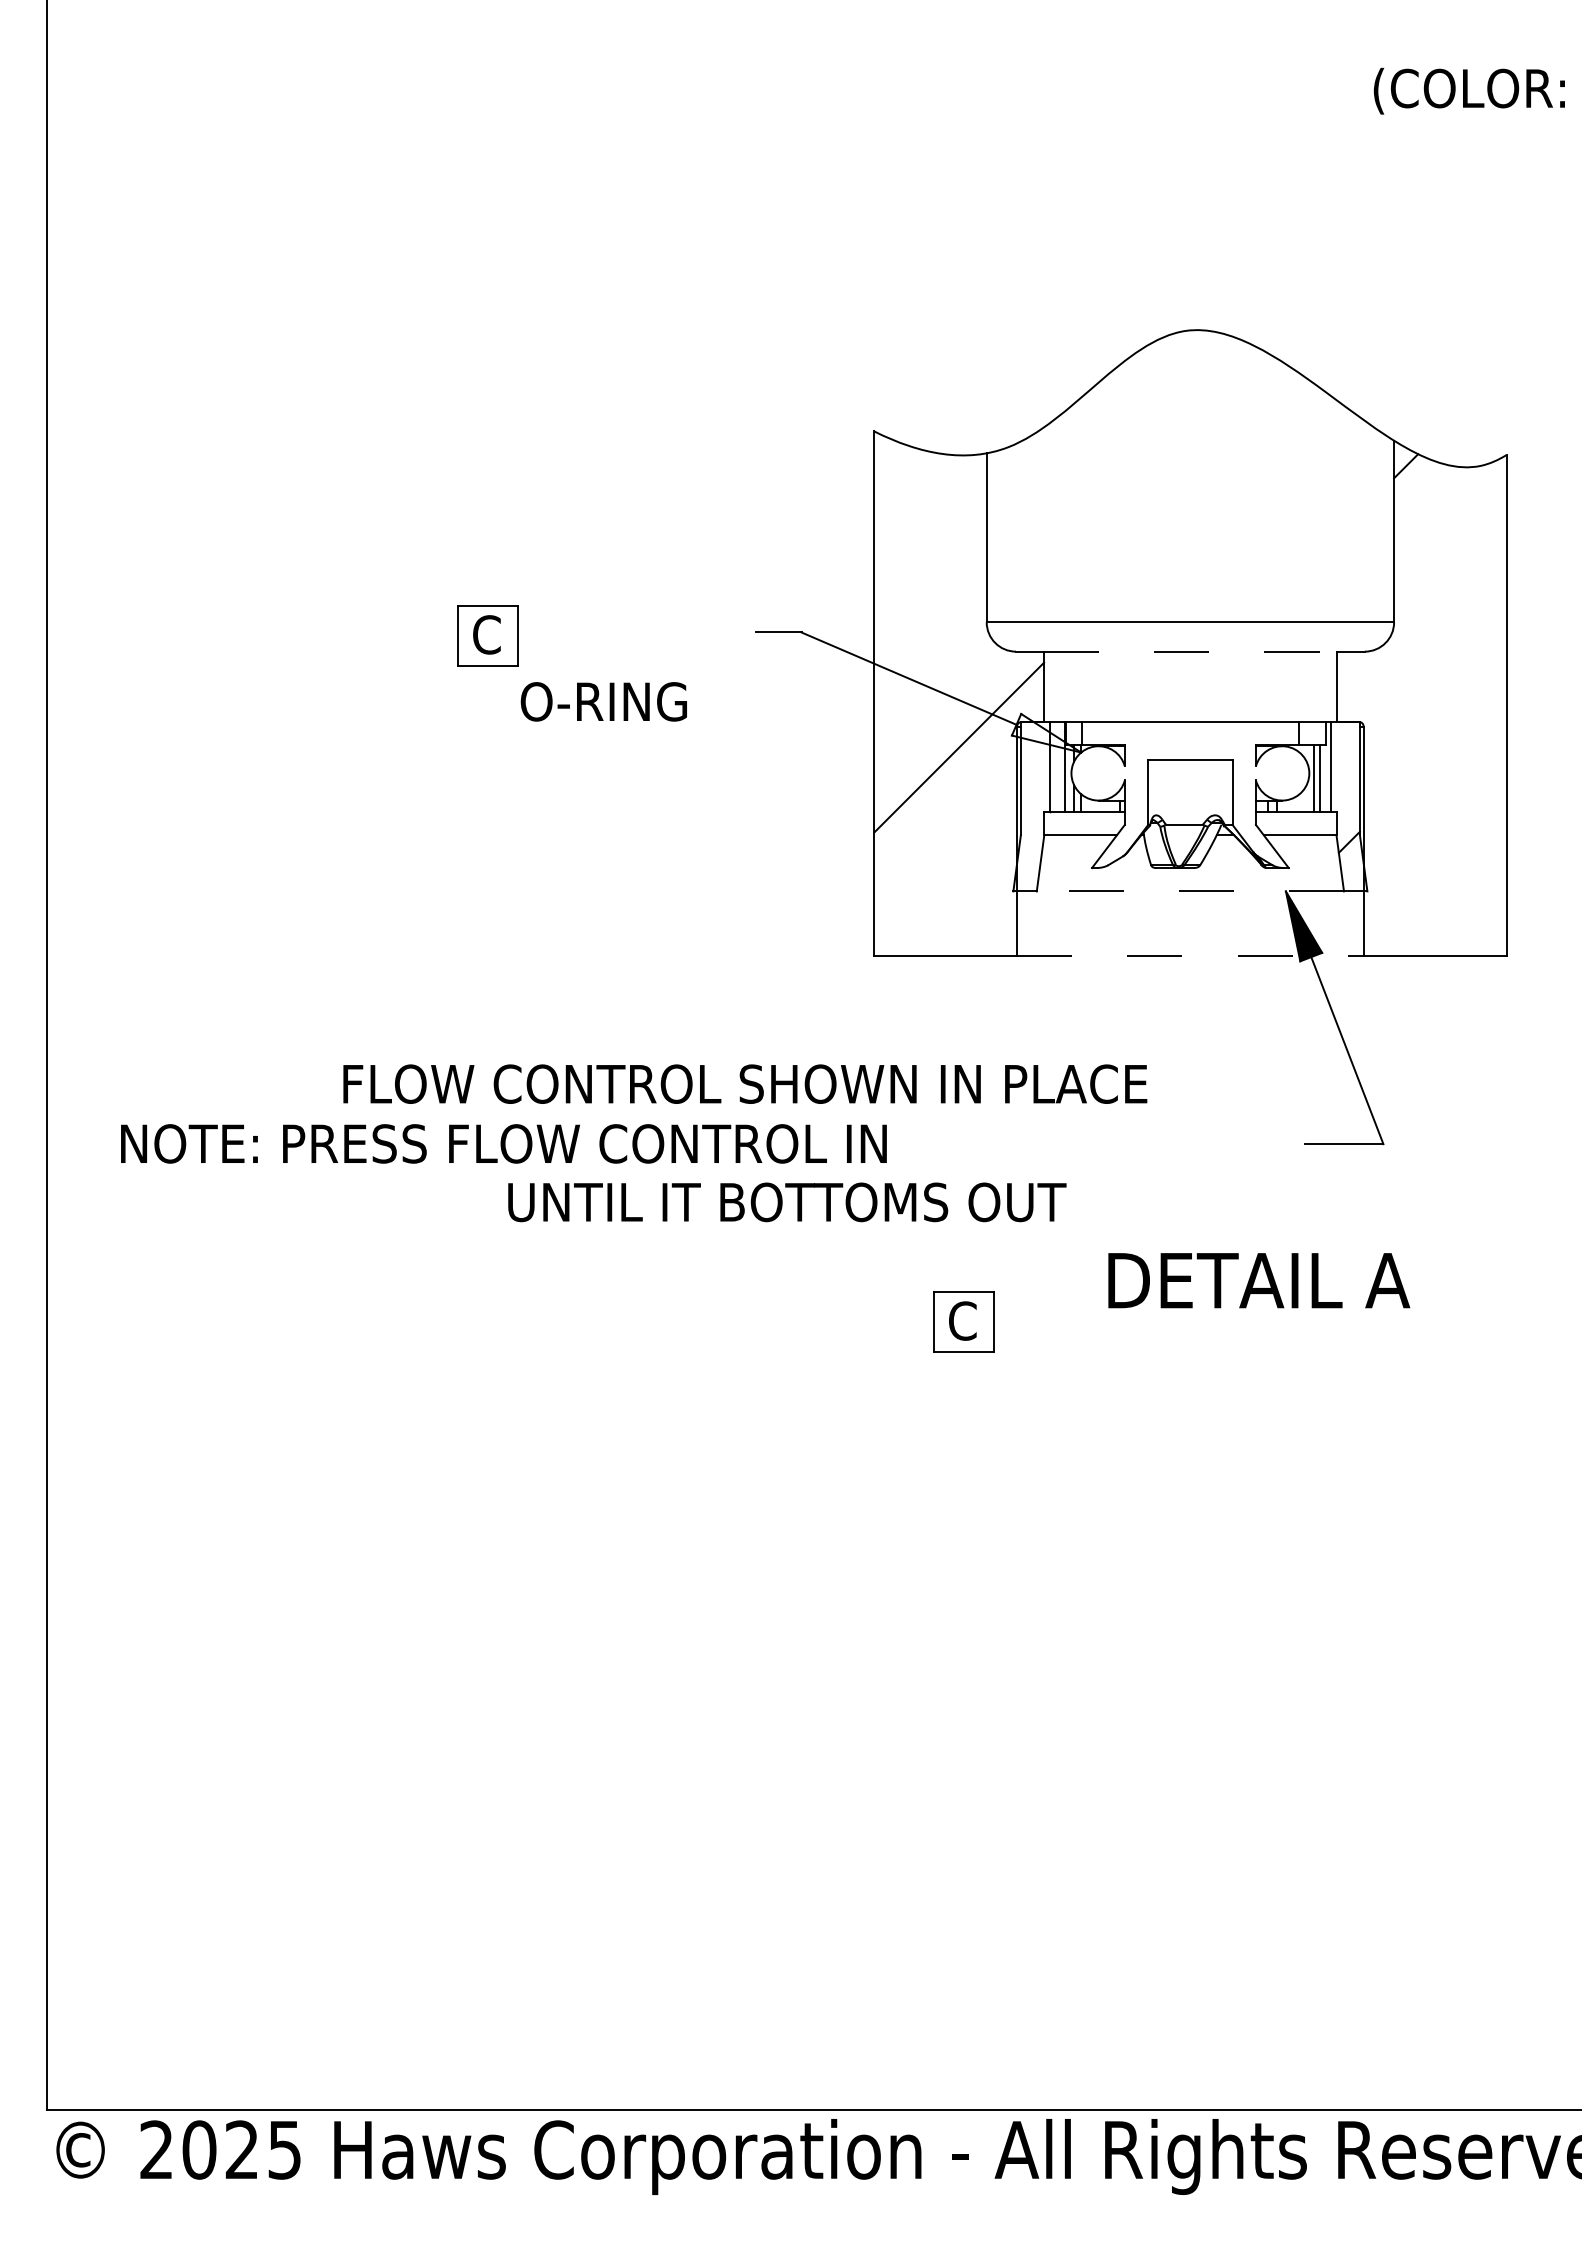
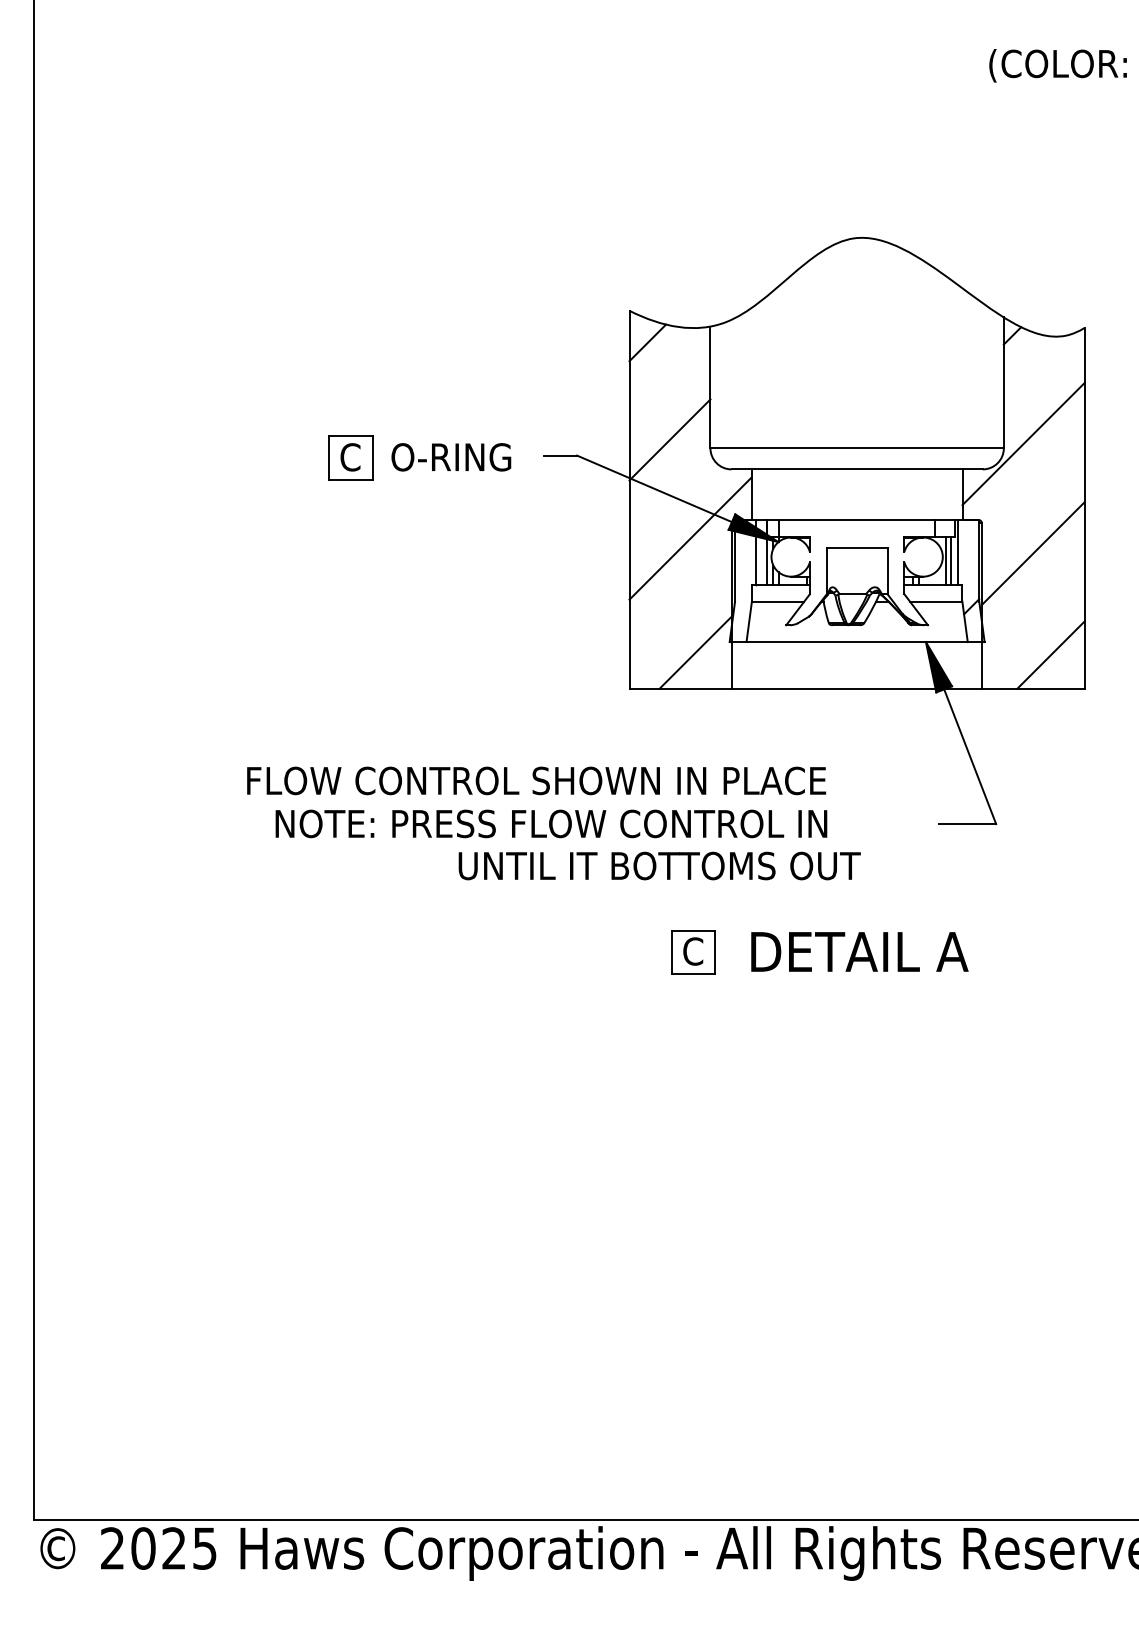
line: (899, 475) -> (647, 342), added
line: (930, 610) -> (669, 439), added
line: (1421, 616) -> (1023, 444), added
line: (1190, 651) -> (857, 469), dashed -> solid
text: (603, 701) -> (451, 457), moved
fill: (1046, 733) -> (753, 528), added
line: (1434, 768) -> (1032, 553), added
line: (1190, 891) -> (857, 642), dashed -> solid
line: (966, 905) -> (695, 652), added
line: (1459, 909) -> (1050, 655), added
line: (1190, 956) -> (857, 688), dashed -> solid
text: (503, 1143) -> (551, 823), moved
text: (787, 1202) -> (659, 866), moved
text: (1259, 1280) -> (860, 951), moved

